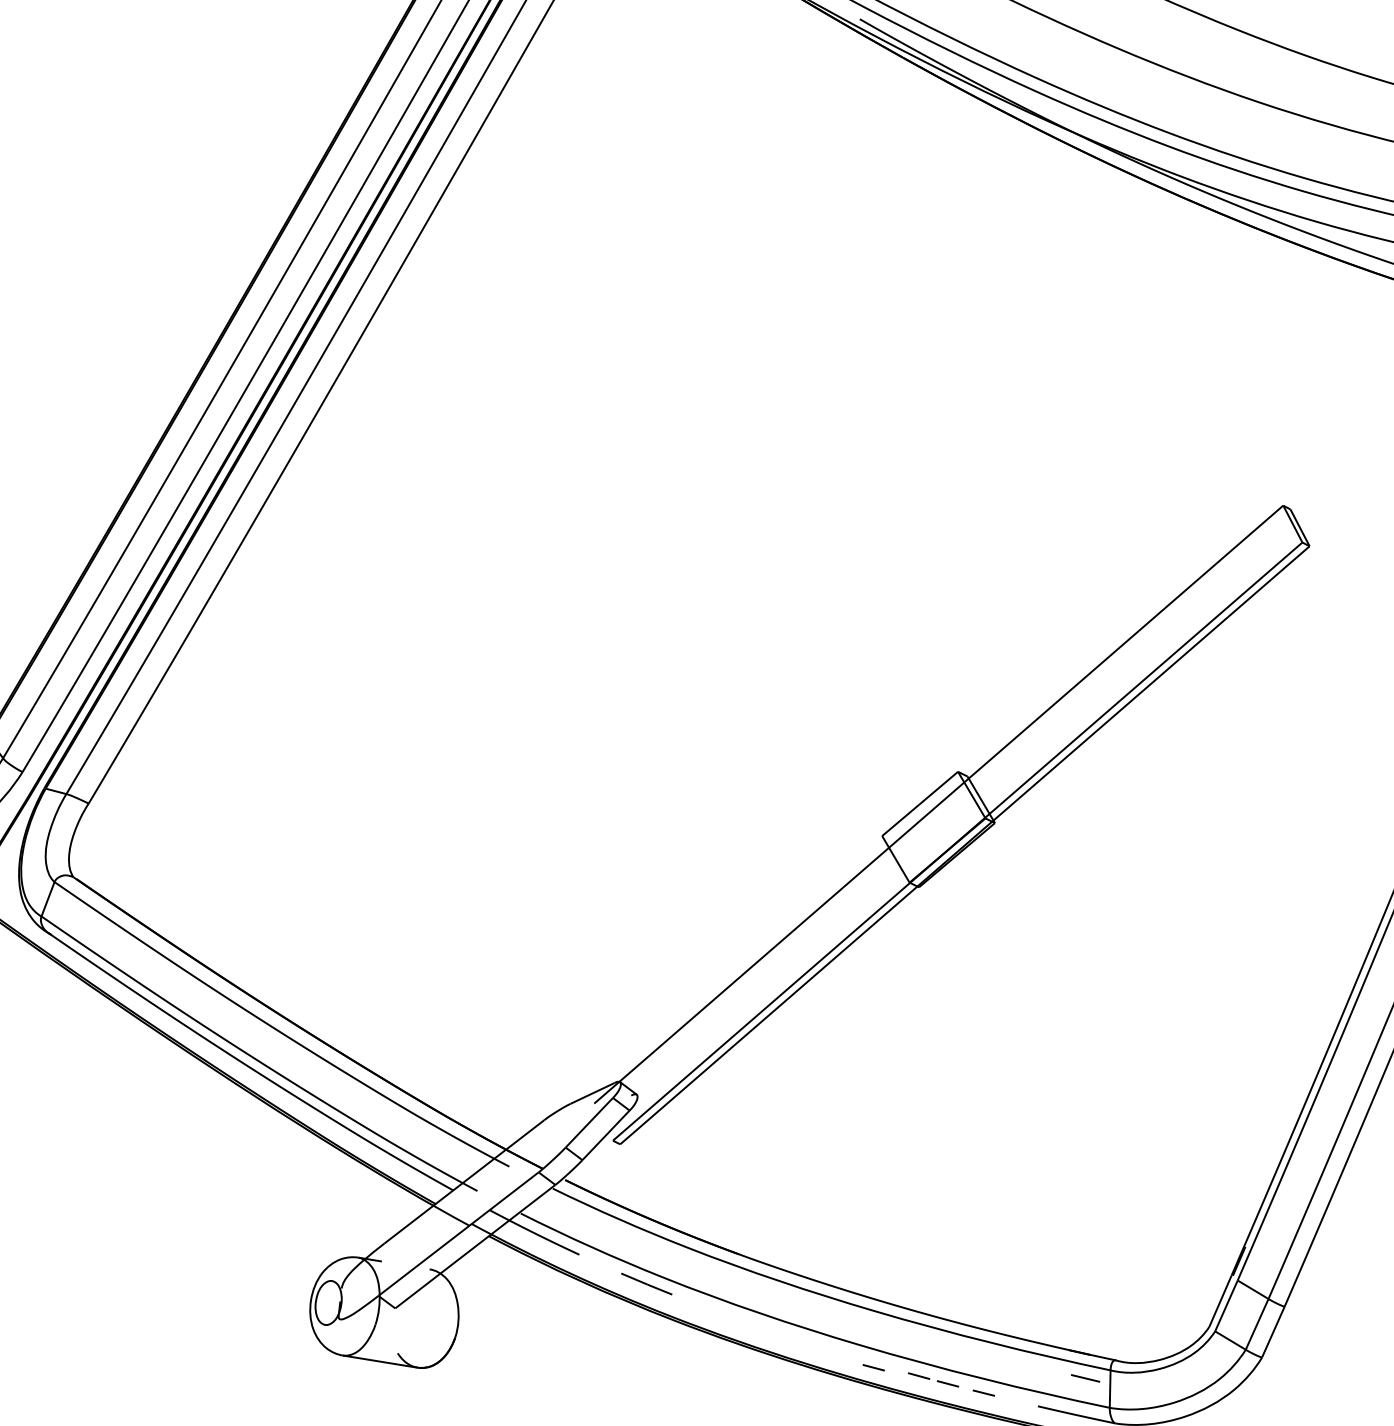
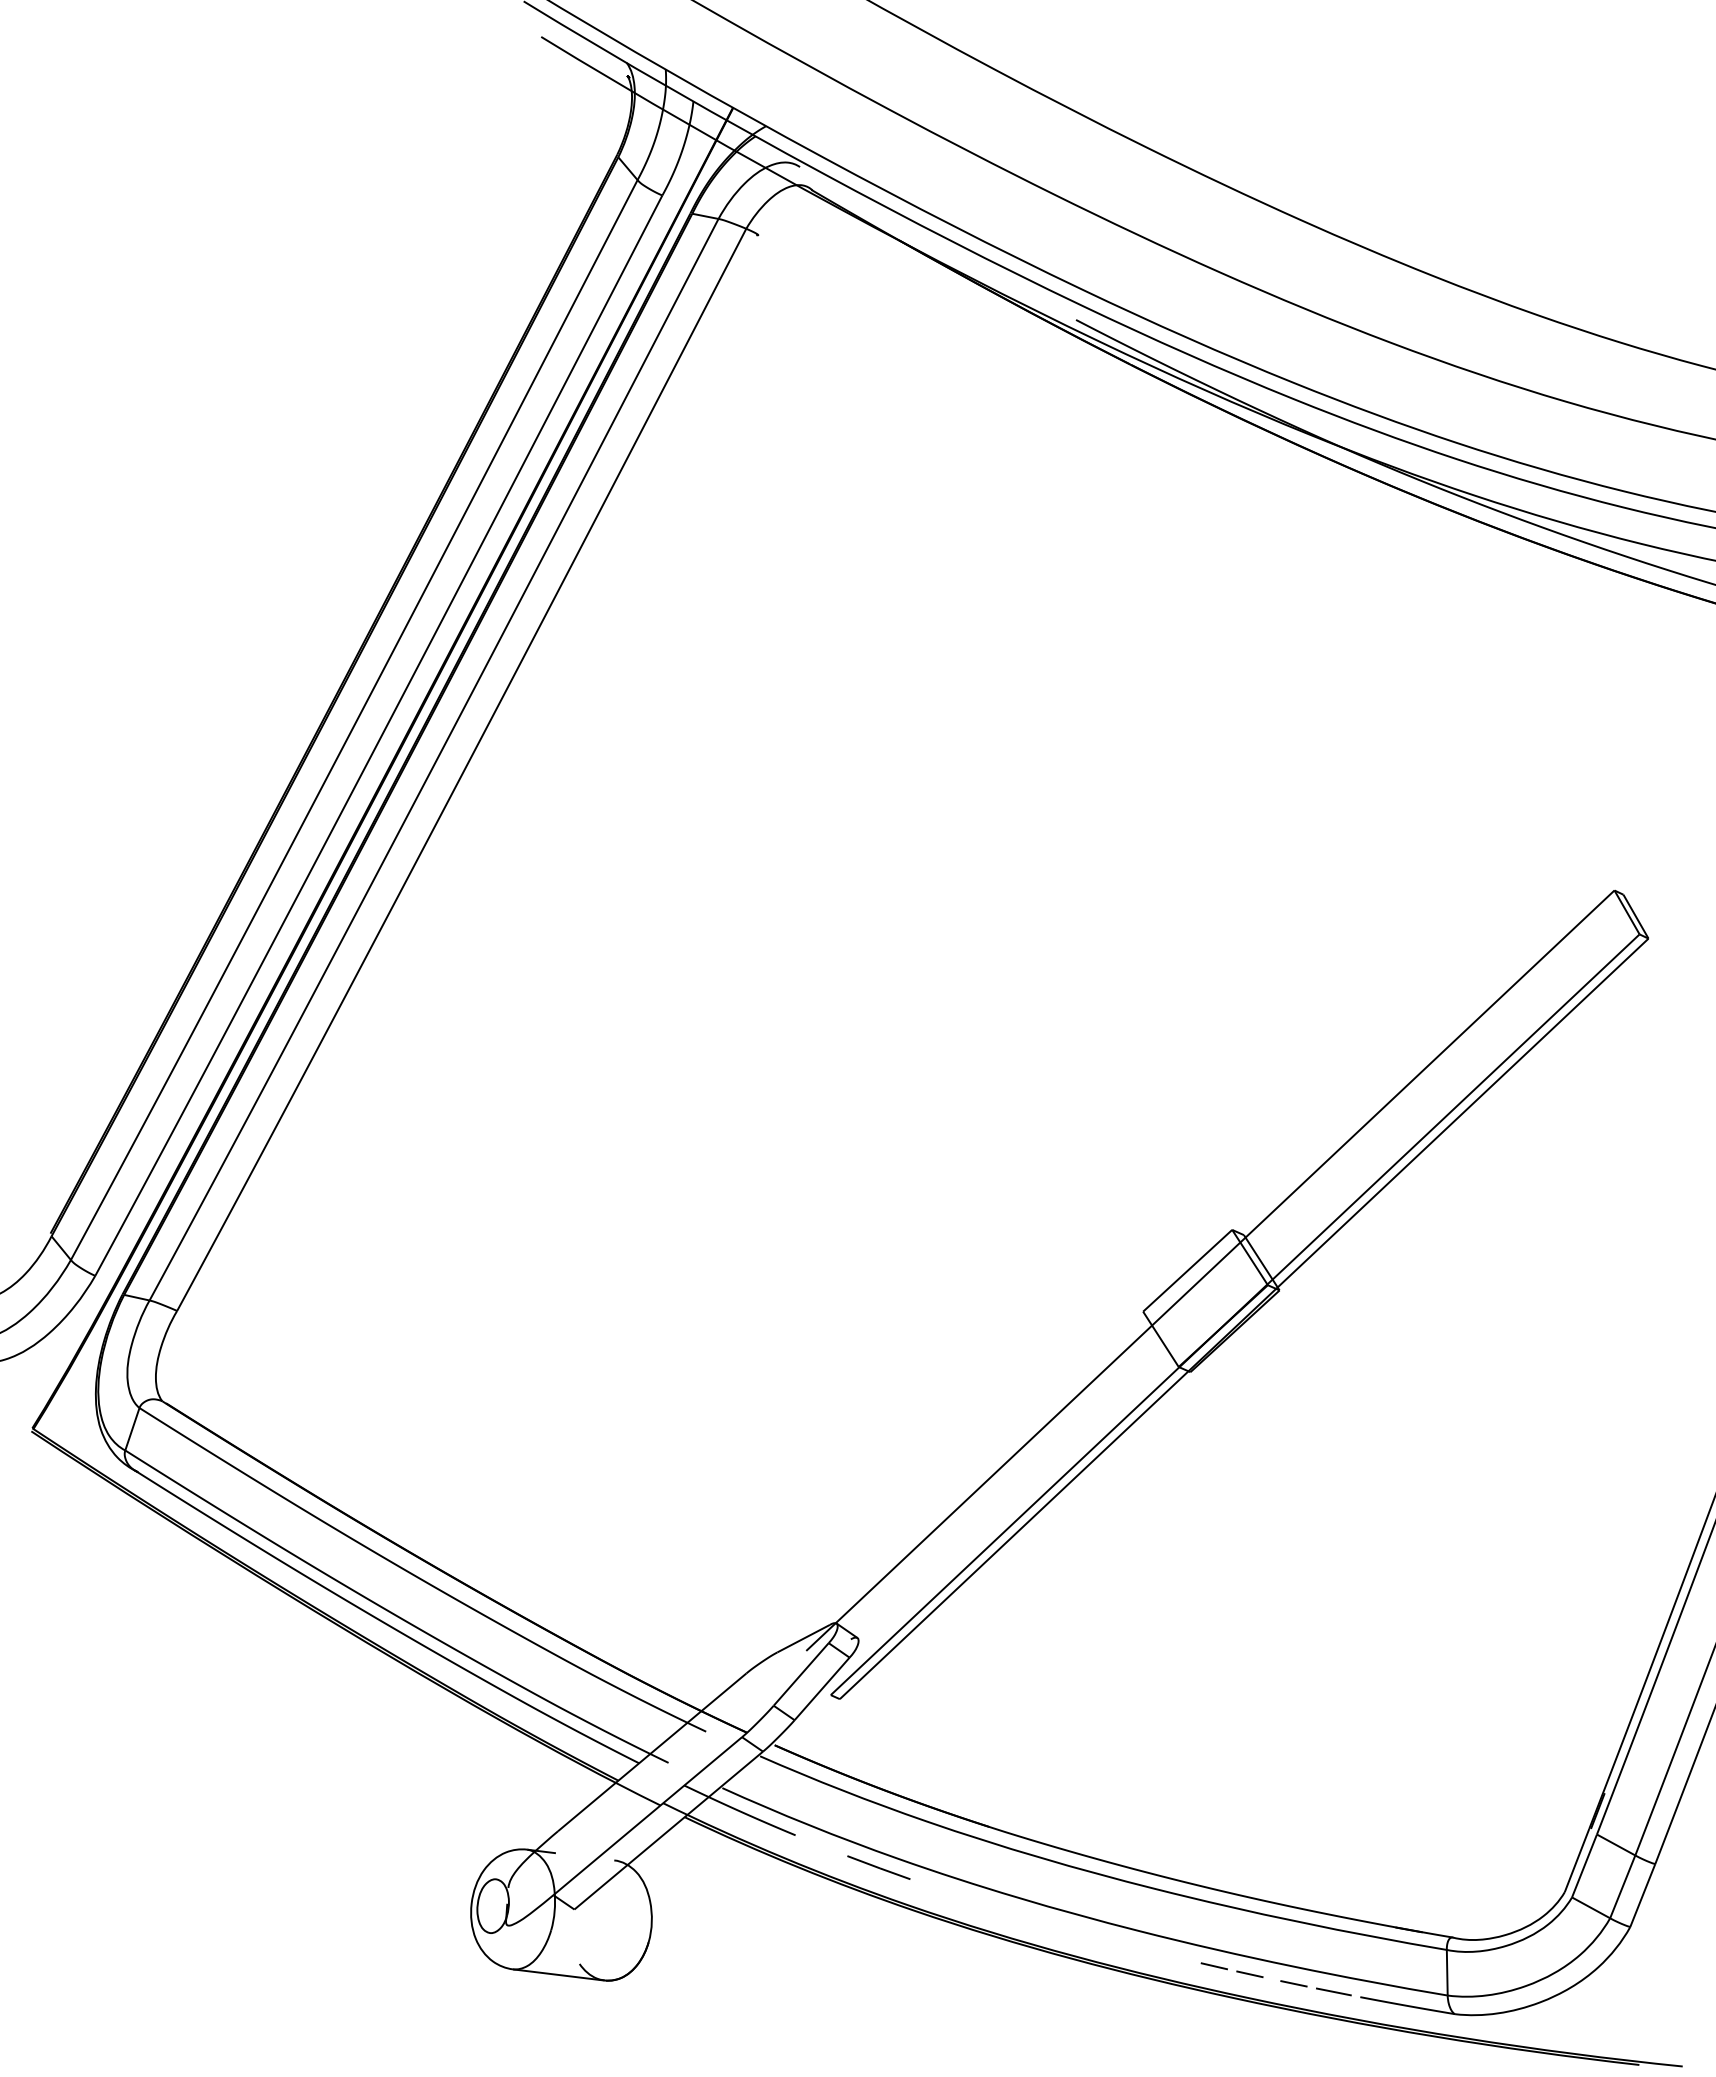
line: (873, 1367) -> (1158, 1957), removed
line: (1085, 1378) -> (1333, 1991), moved

